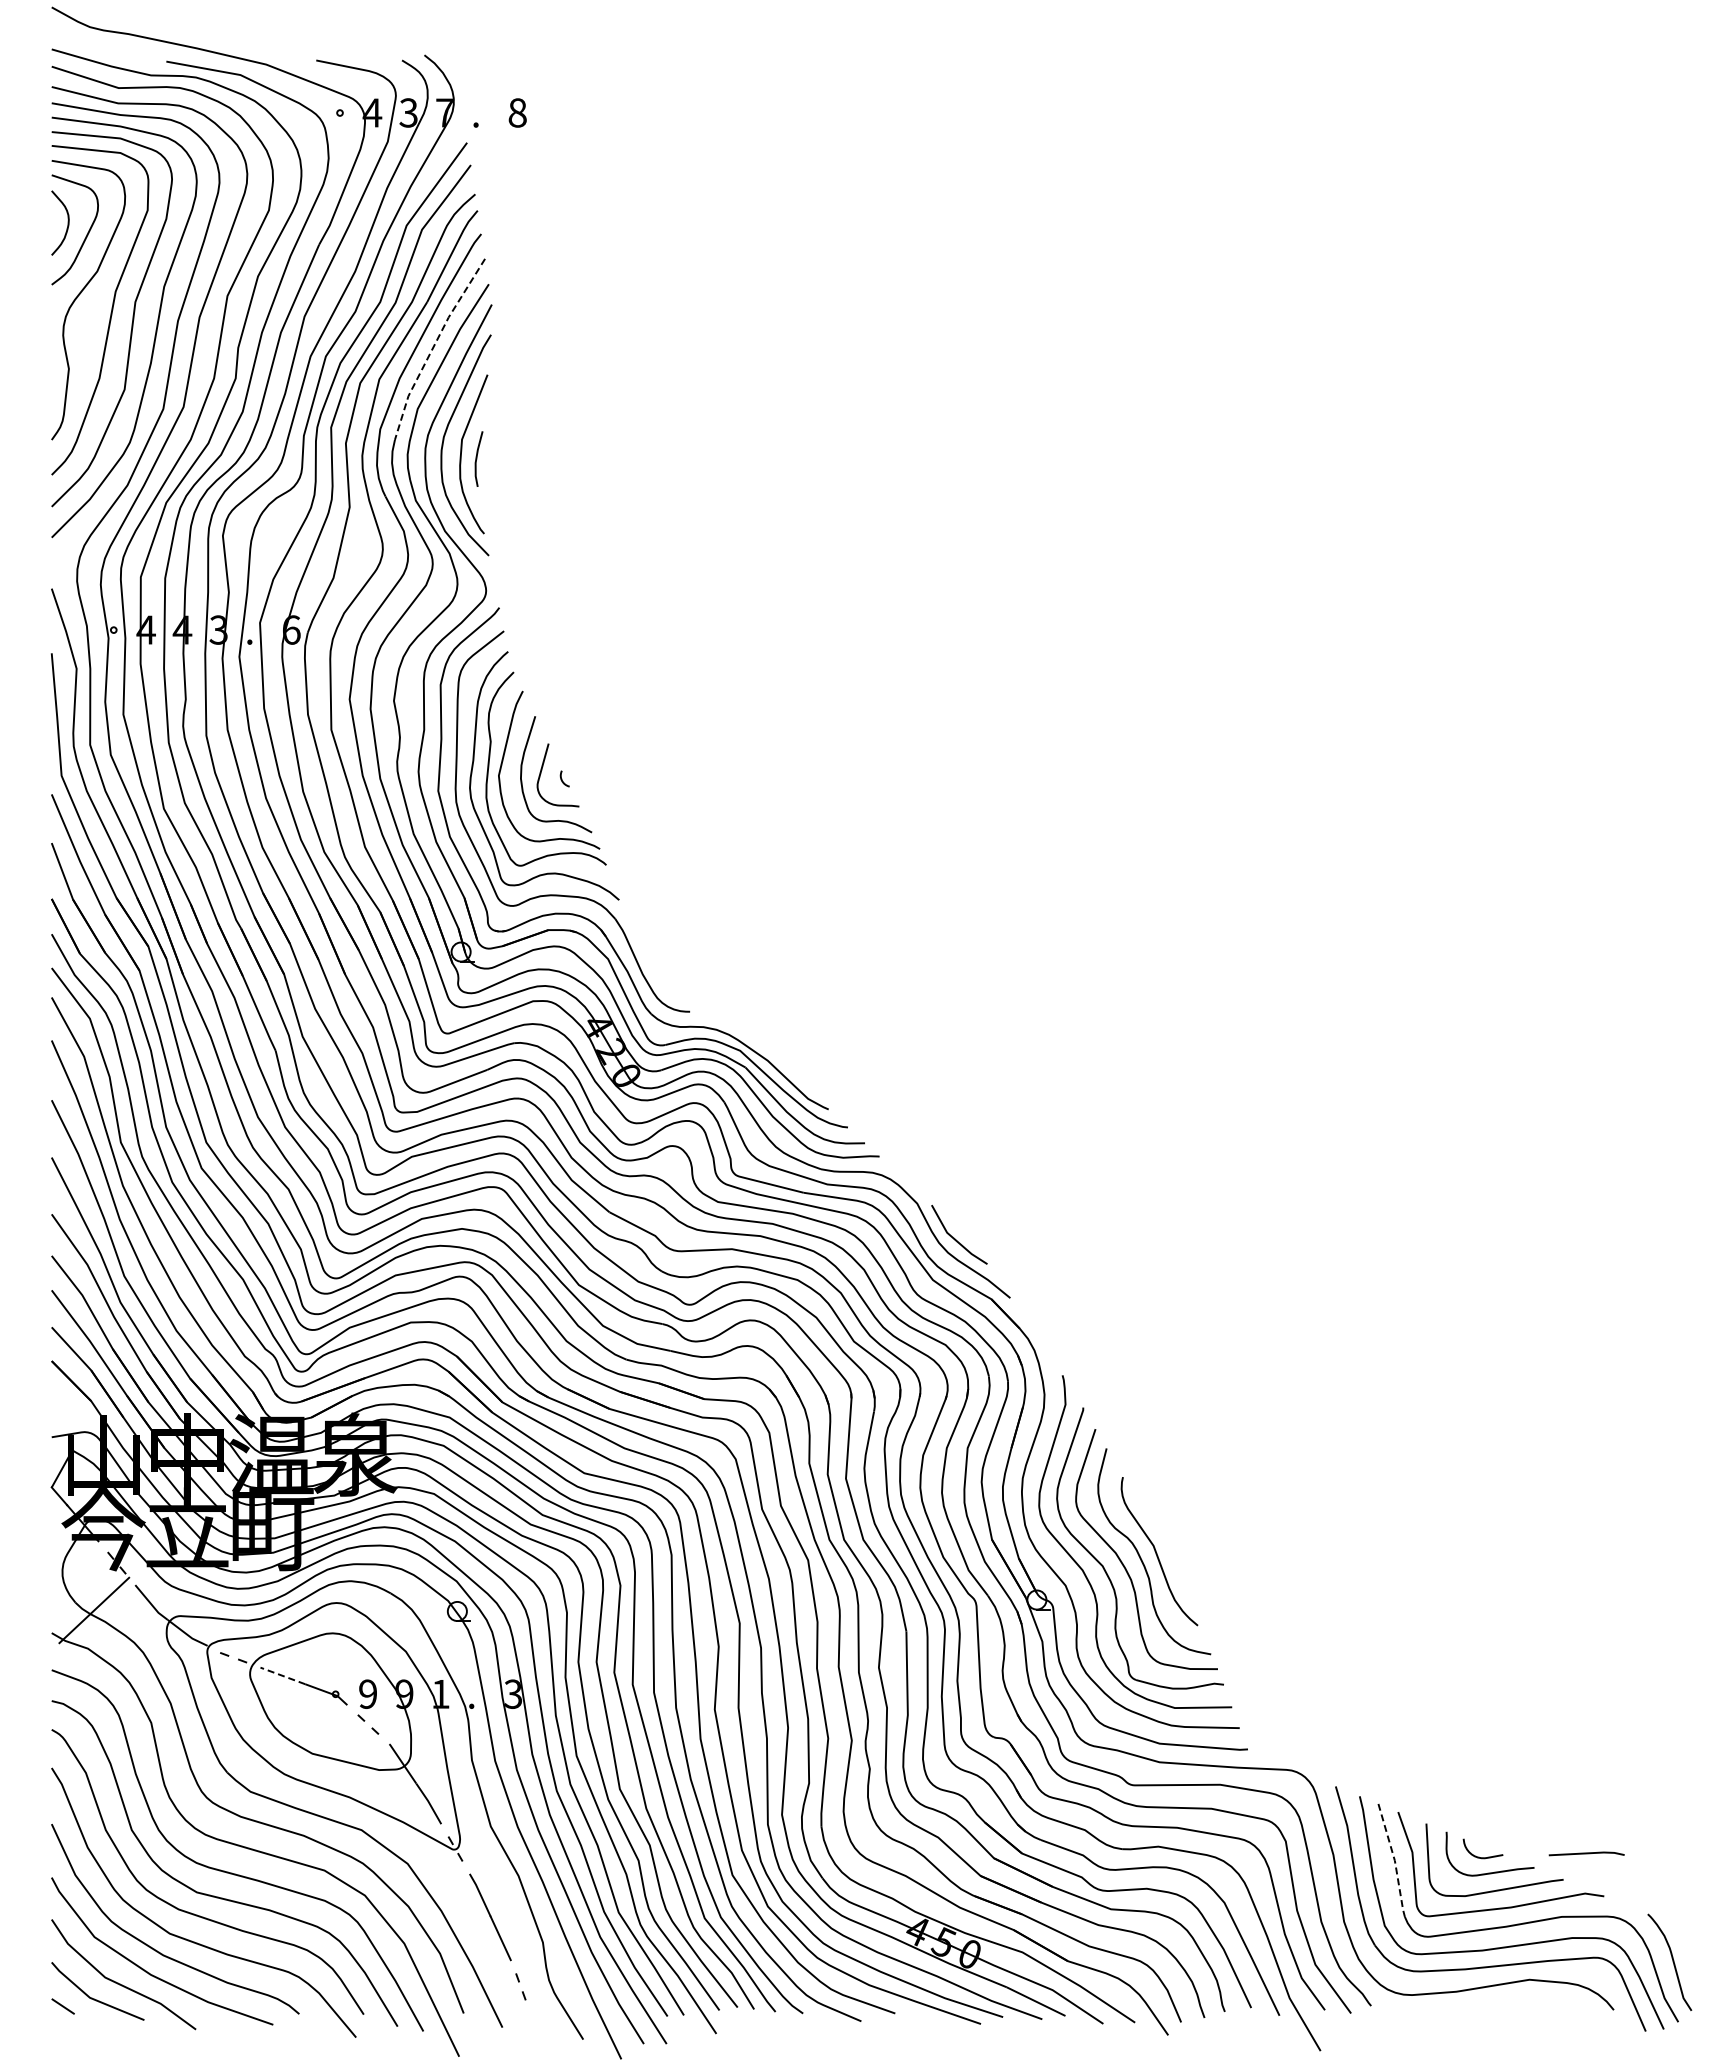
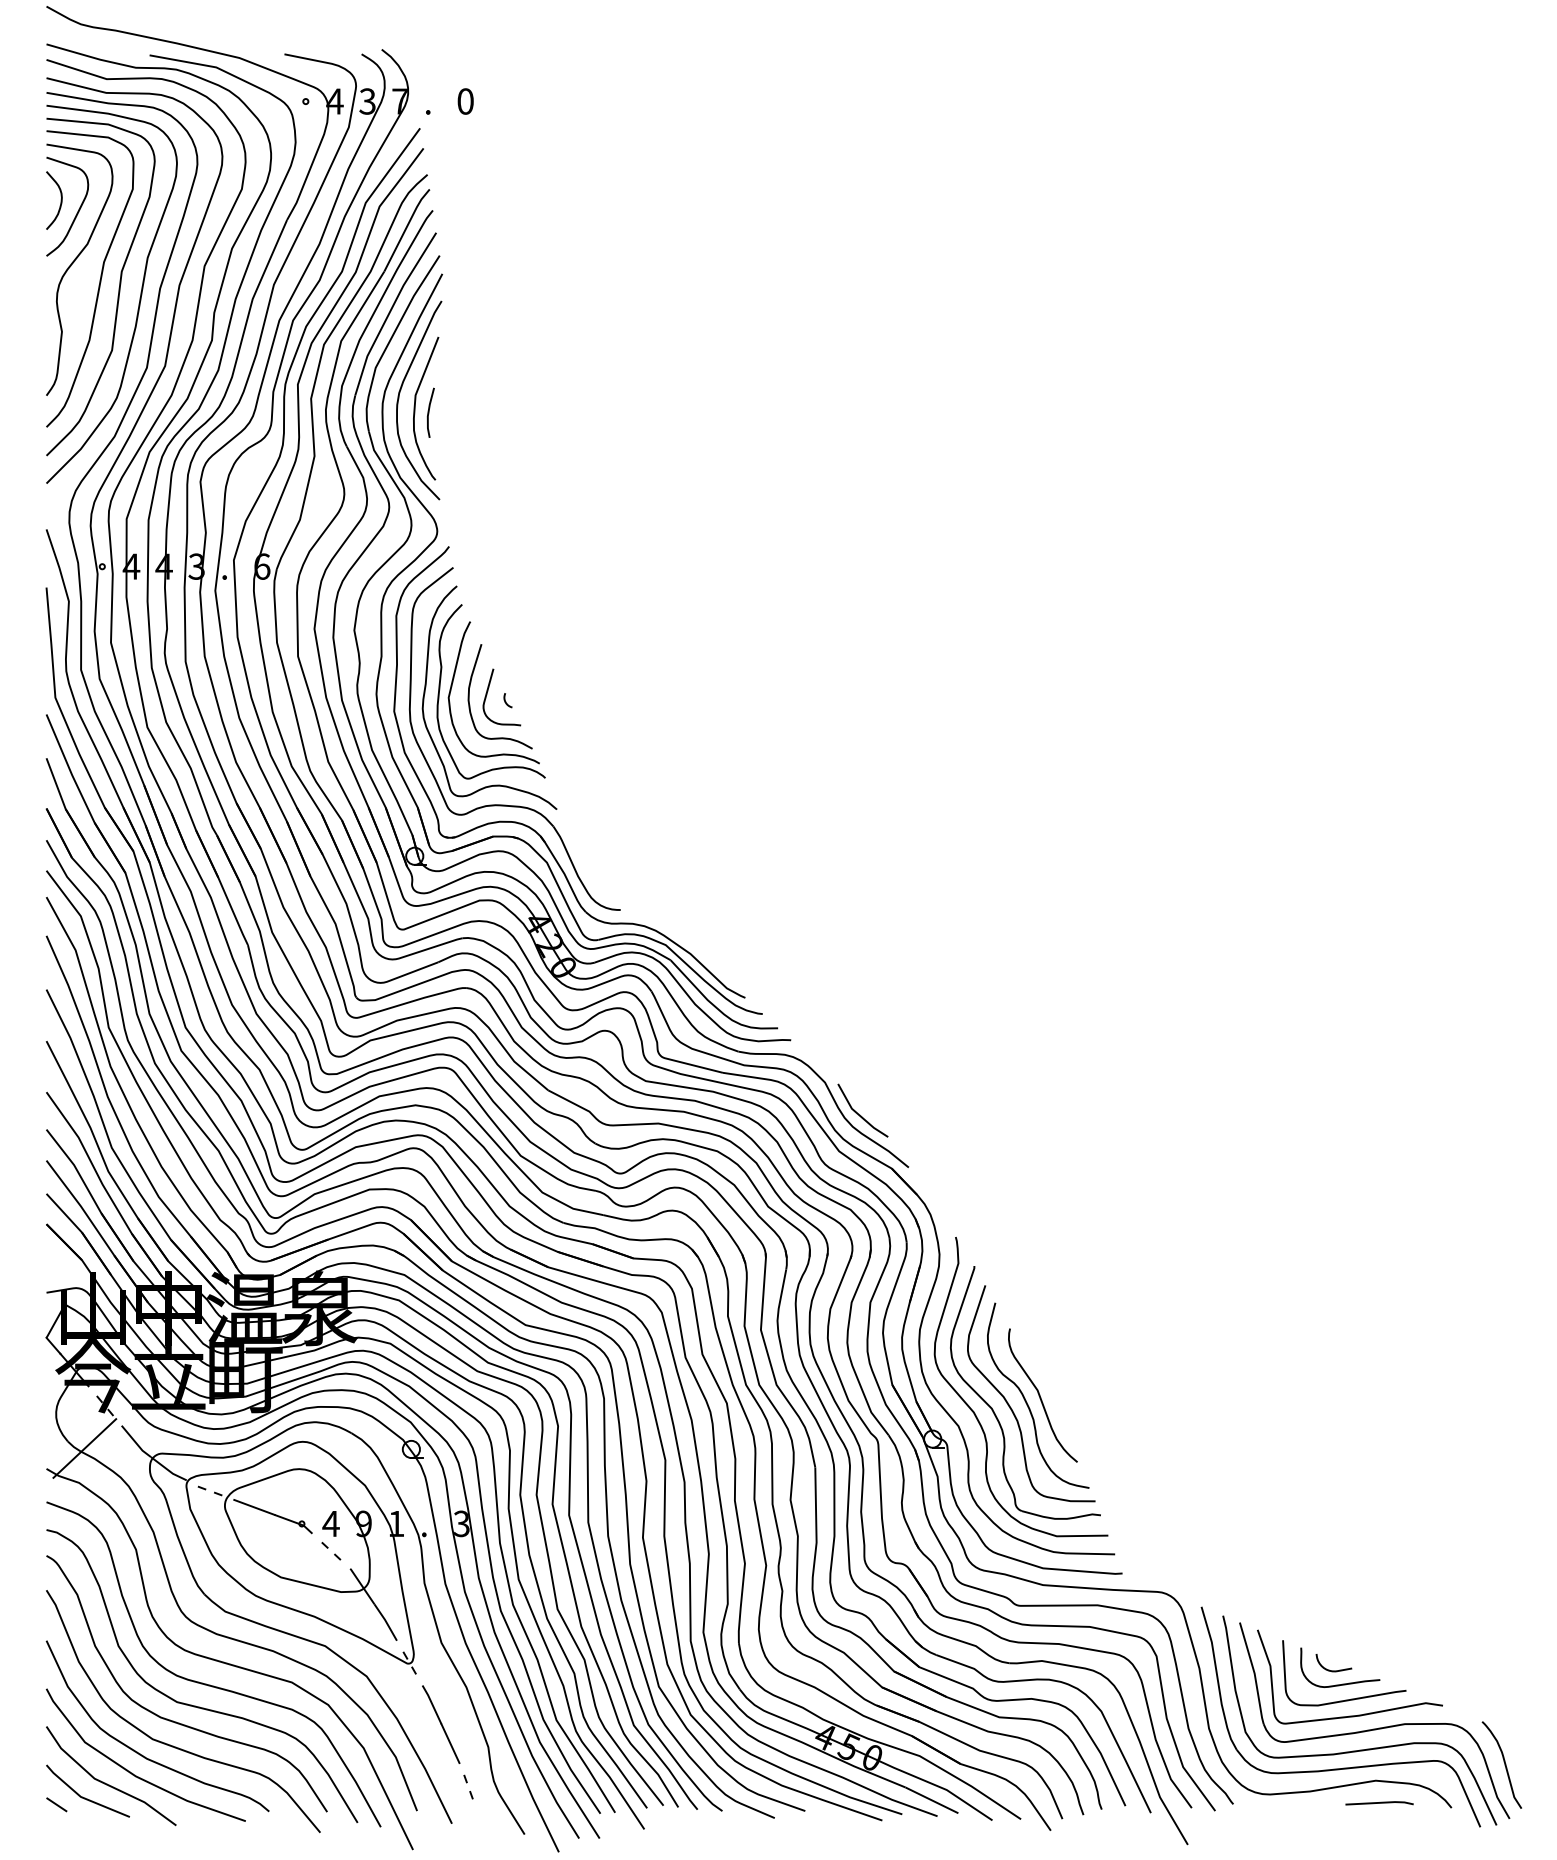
text: (517, 112) -> (465, 101), 8 -> 0
line: (433, 346) -> (389, 311), dashed -> solid
line: (282, 1675) -> (254, 1507), dashed -> solid
text: (367, 1693) -> (330, 1523), 9 -> 4
line: (1586, 1853) -> (1379, 1802), moved
line: (1394, 1860) -> (1254, 1673), dashed -> solid

